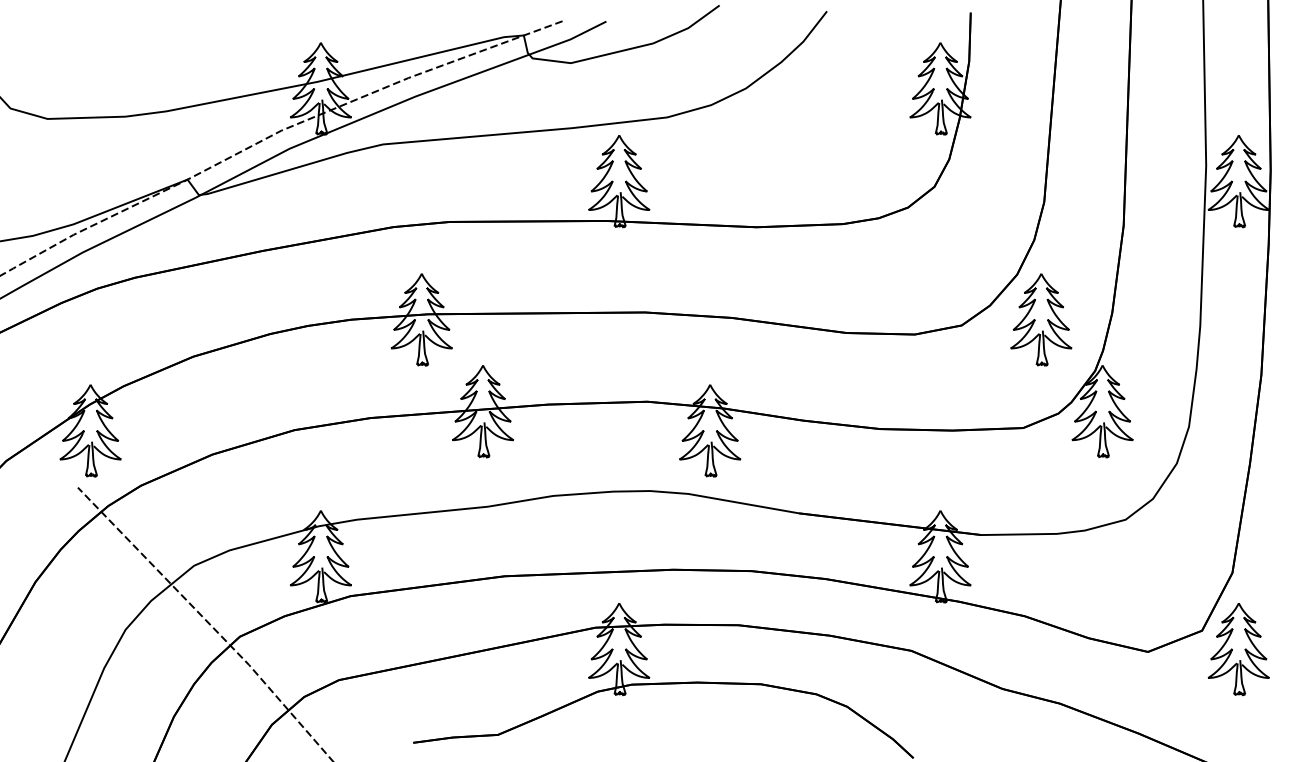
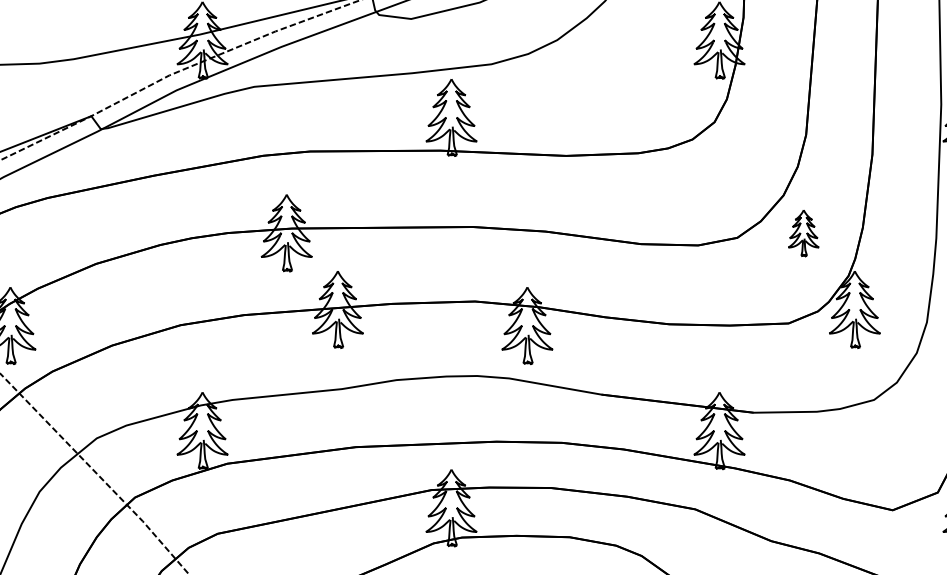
part: (1041, 319) -> (803, 232), size x0.6

